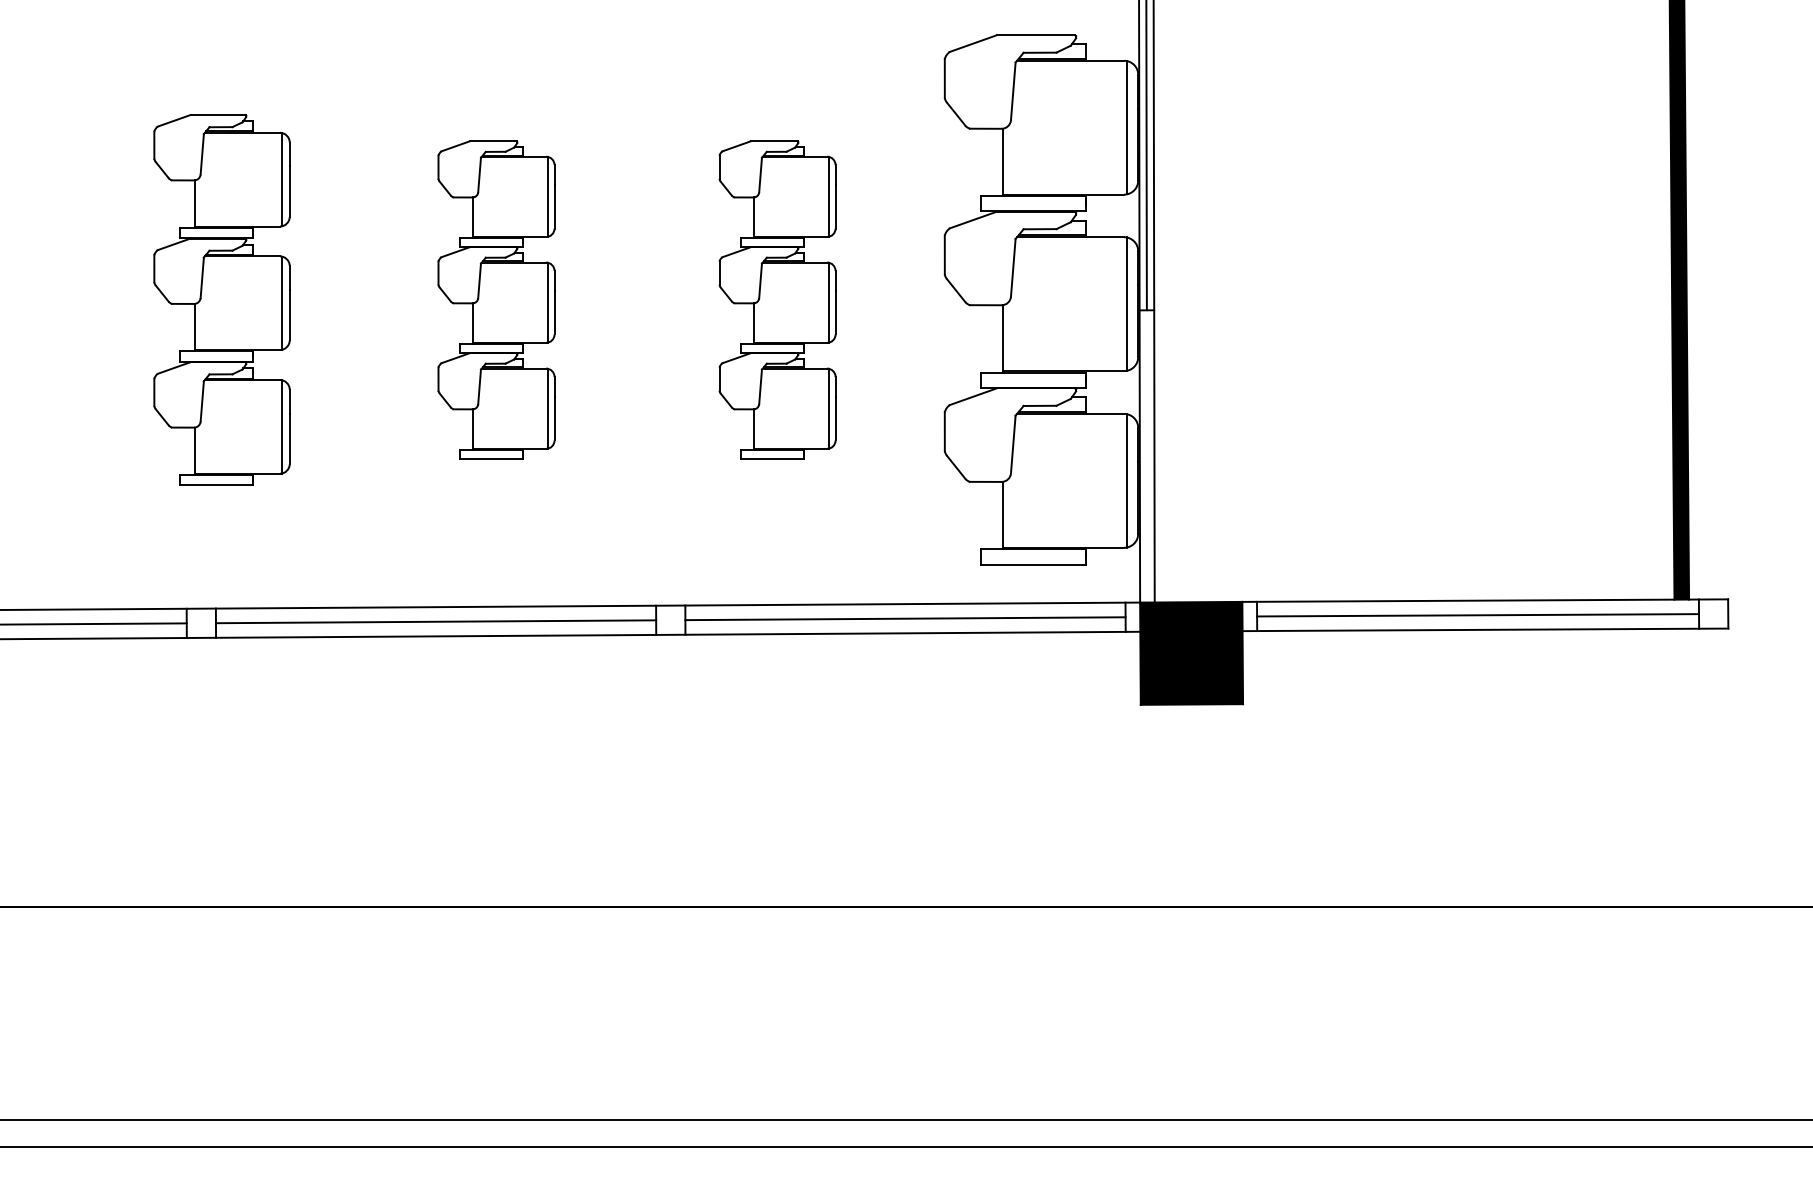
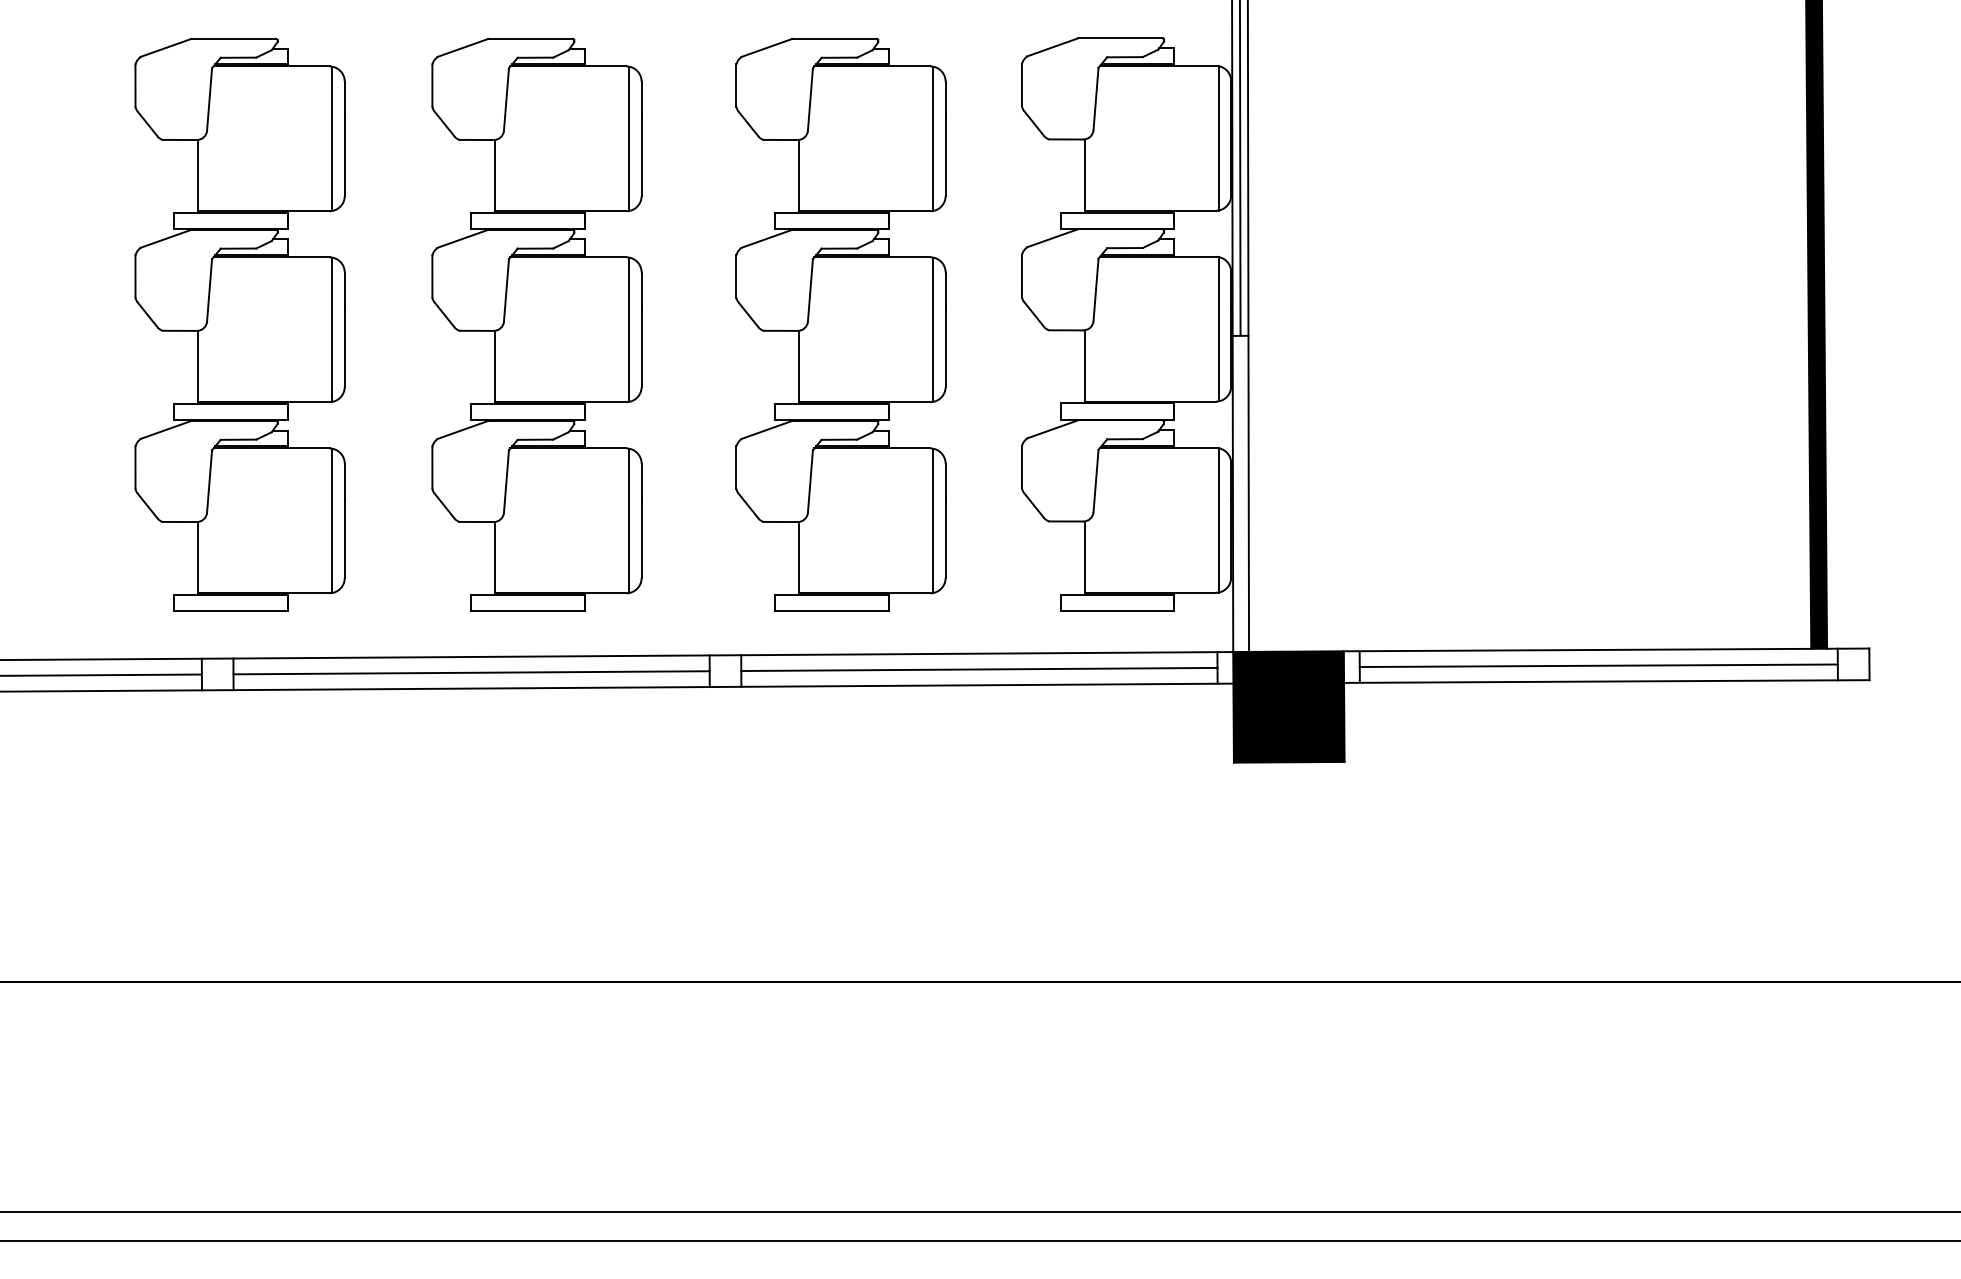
part: (221, 299) -> (239, 324), size x1.43
part: (496, 299) -> (536, 324), size x1.67
part: (777, 299) -> (840, 324), size x1.67

